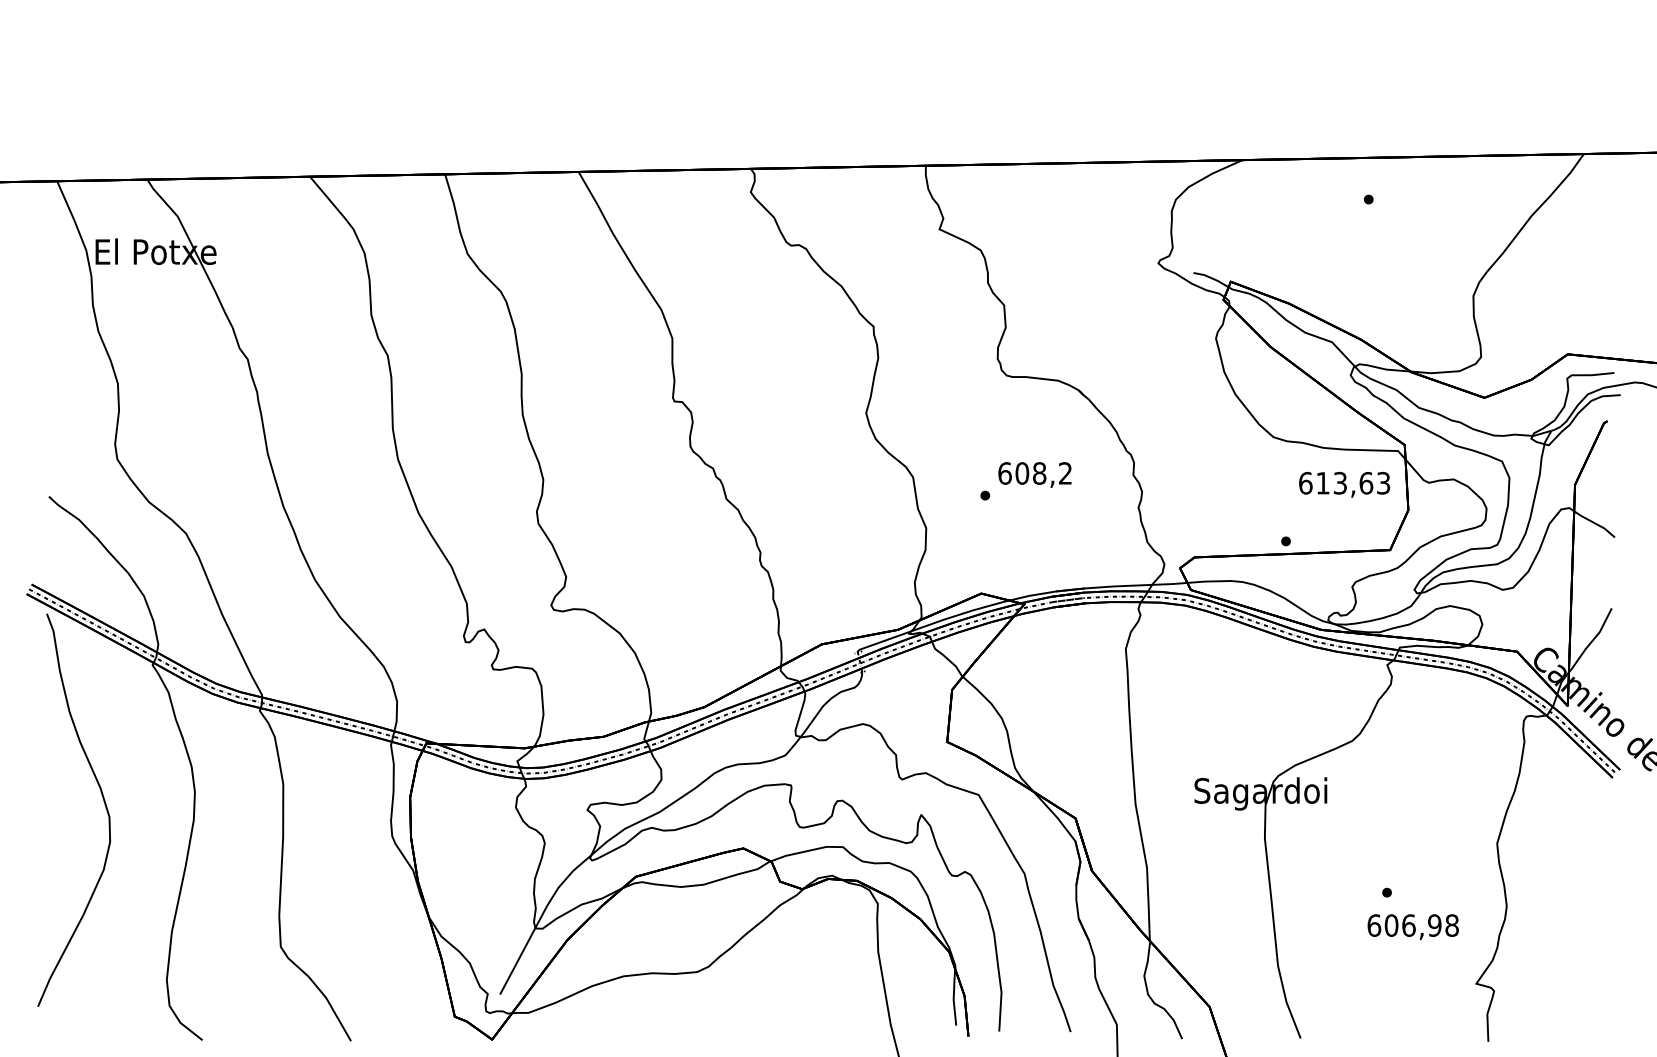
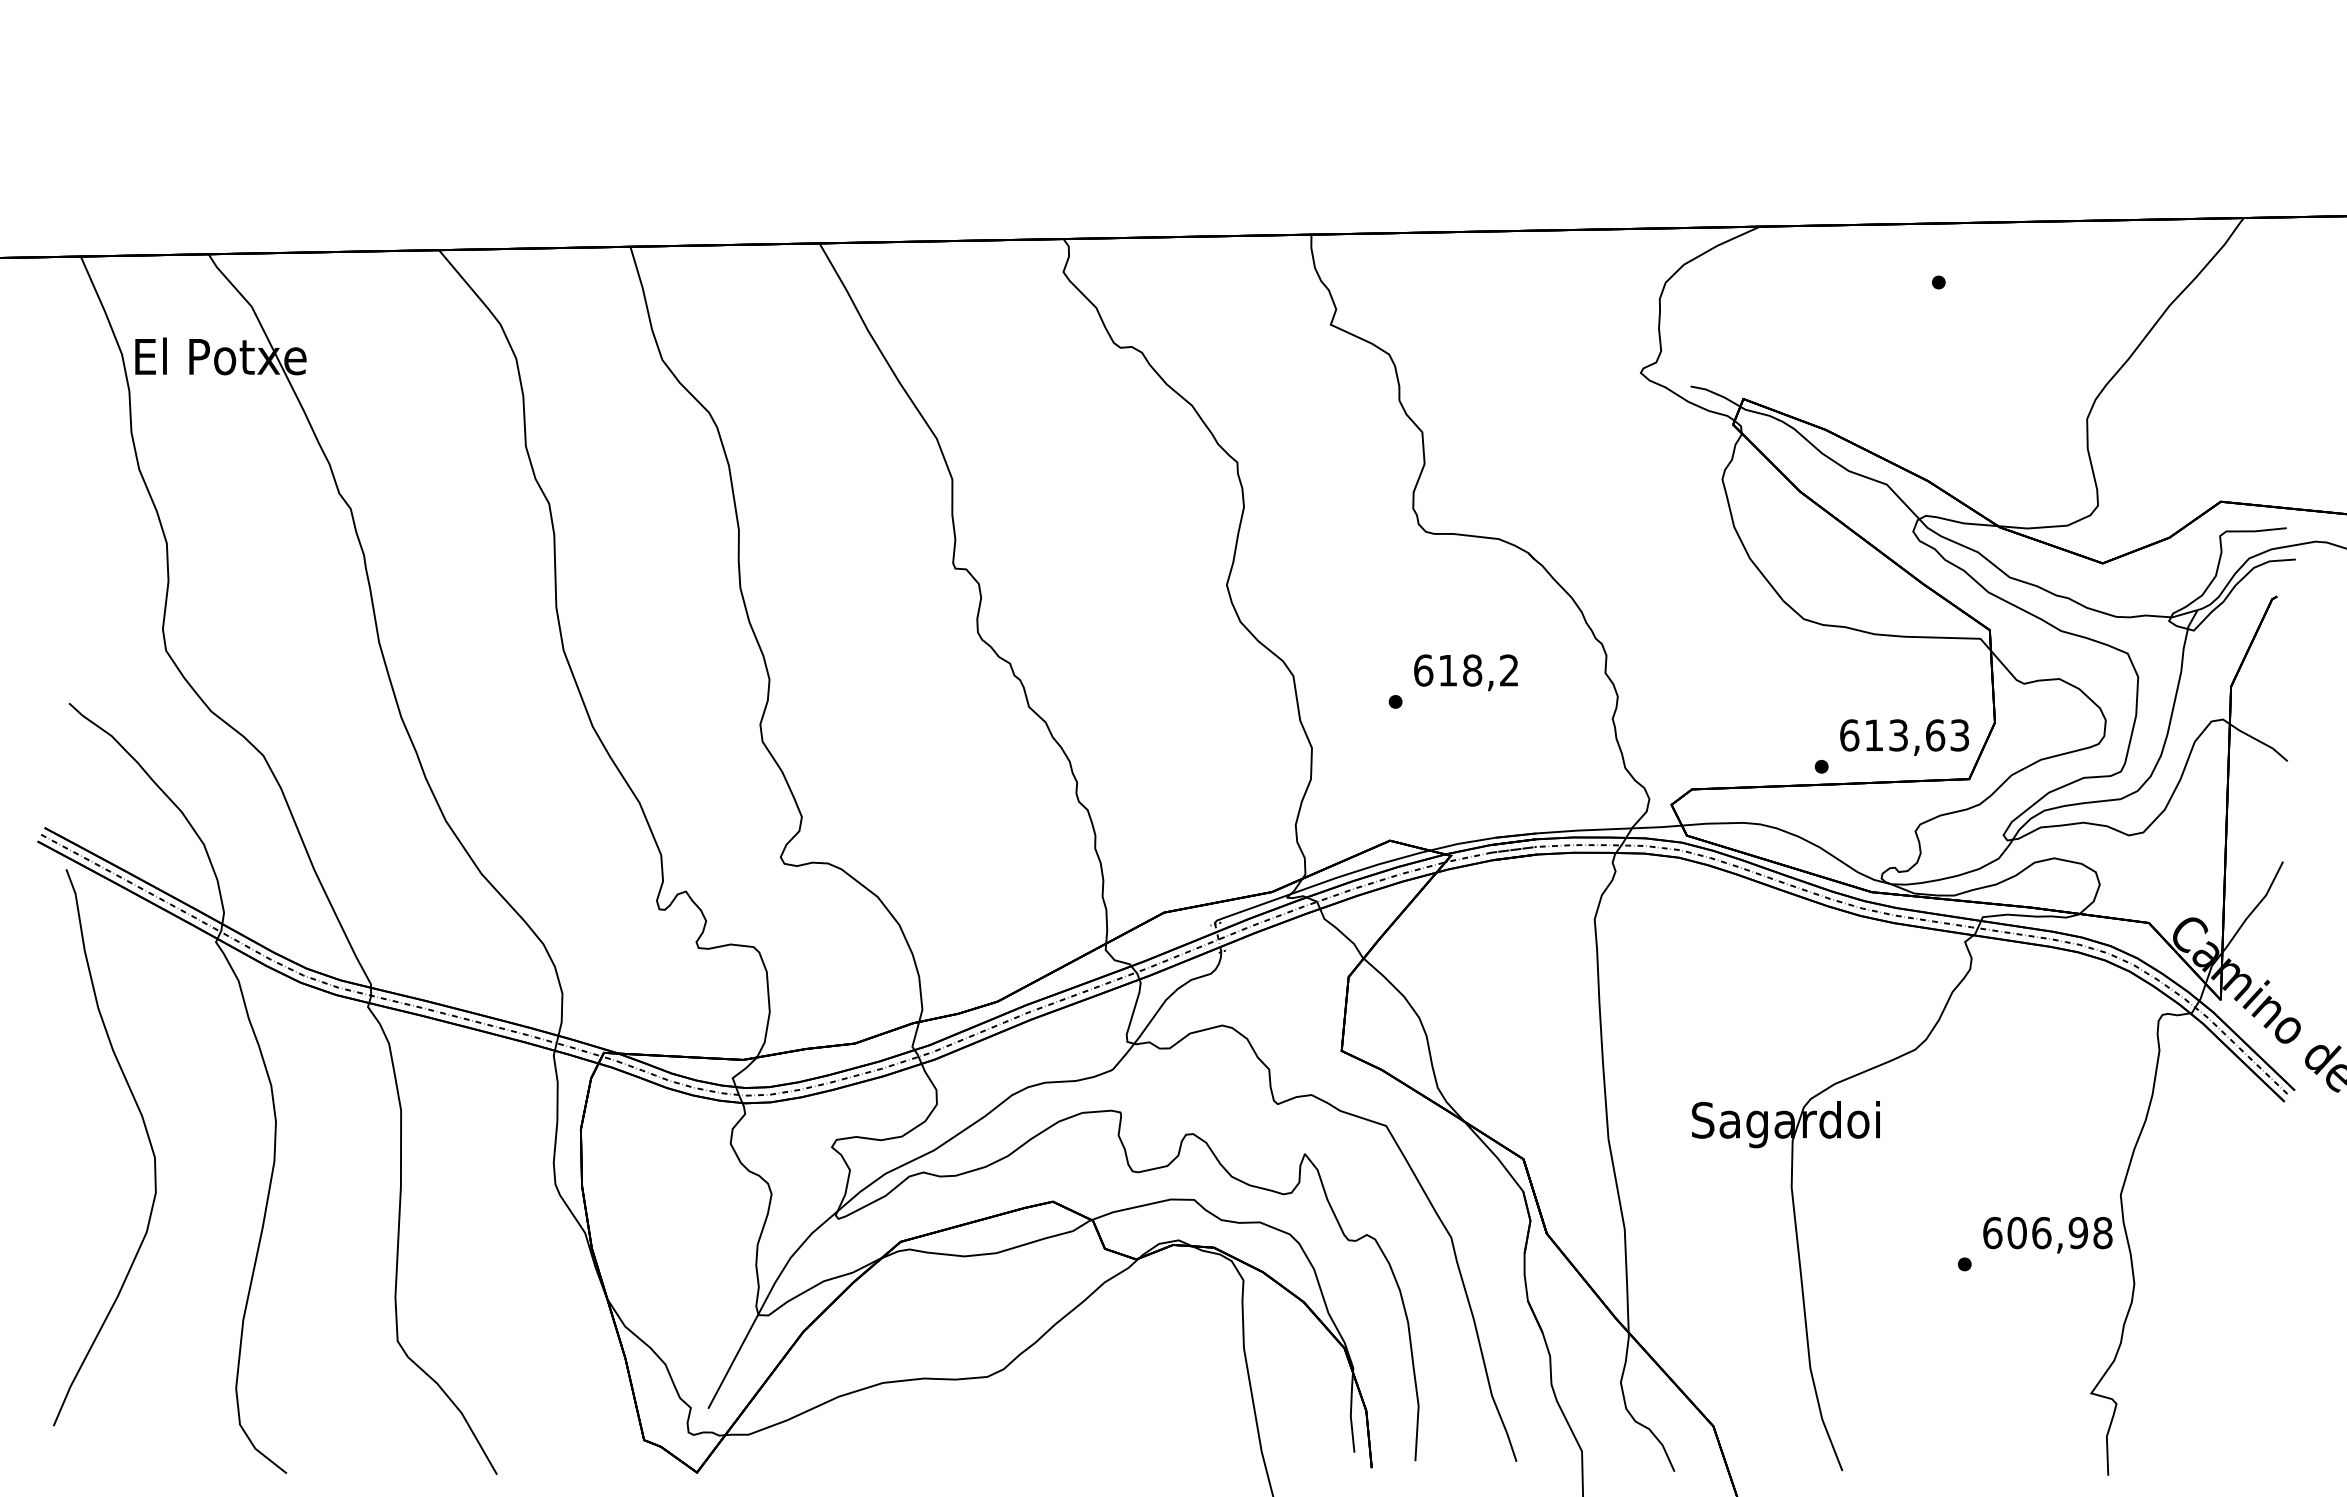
text: (1021, 473) -> (1447, 670), 608,2 -> 618,2
text: (1344, 484) -> (1904, 737), moved
text: (1412, 927) -> (2047, 1235), moved

